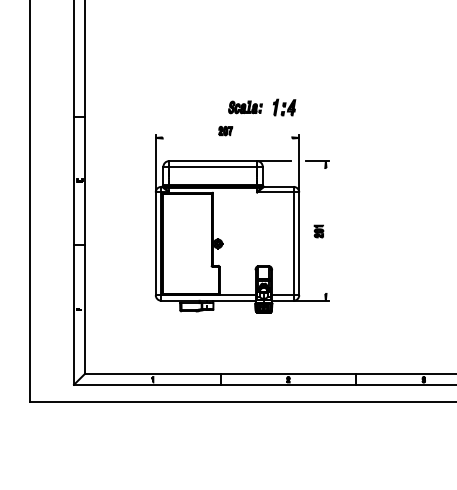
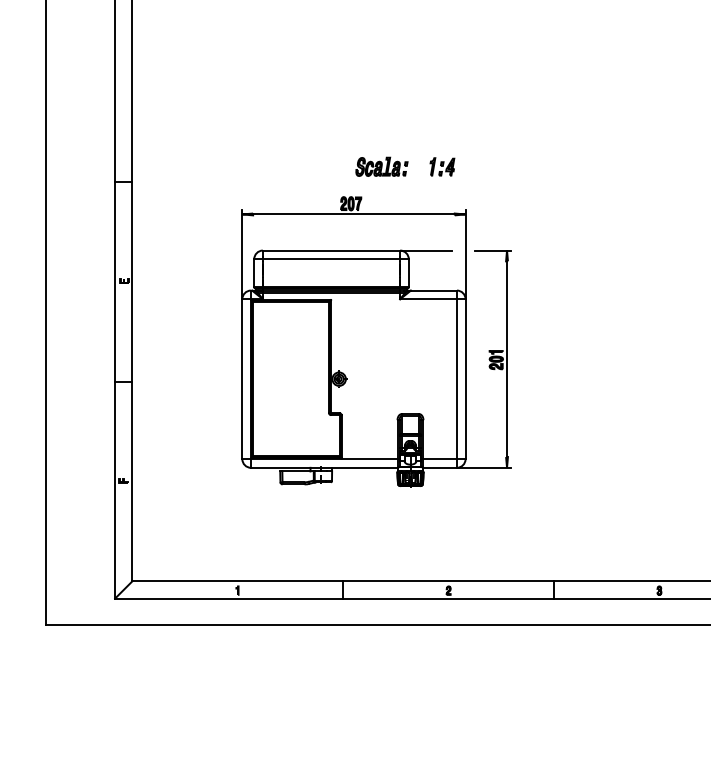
part: (283, 106) -> (441, 165), size x0.71
line: (227, 137) -> (353, 213), added
line: (325, 230) -> (506, 358), added

